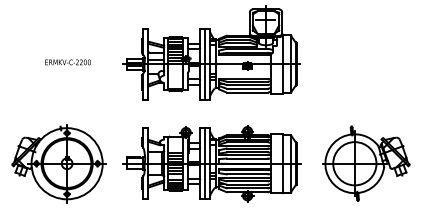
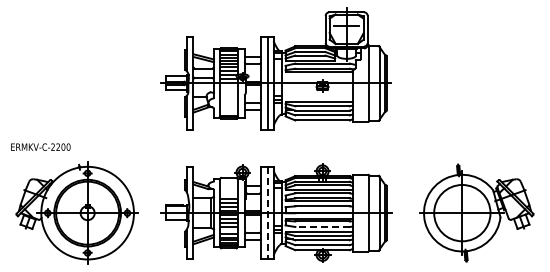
text: (67, 61) -> (40, 146), moved
line: (205, 164) -> (267, 213), solid -> dashed
line: (247, 173) -> (322, 226), solid -> dashed

